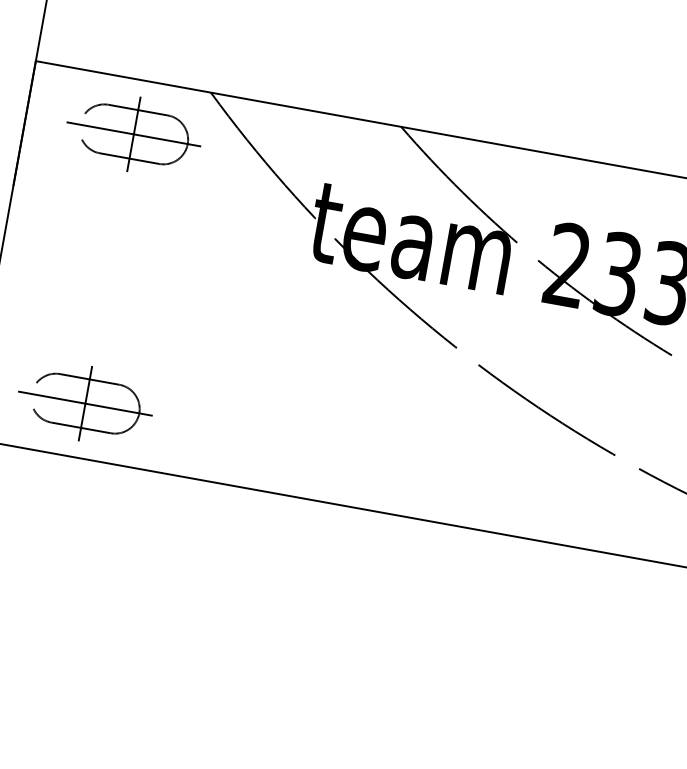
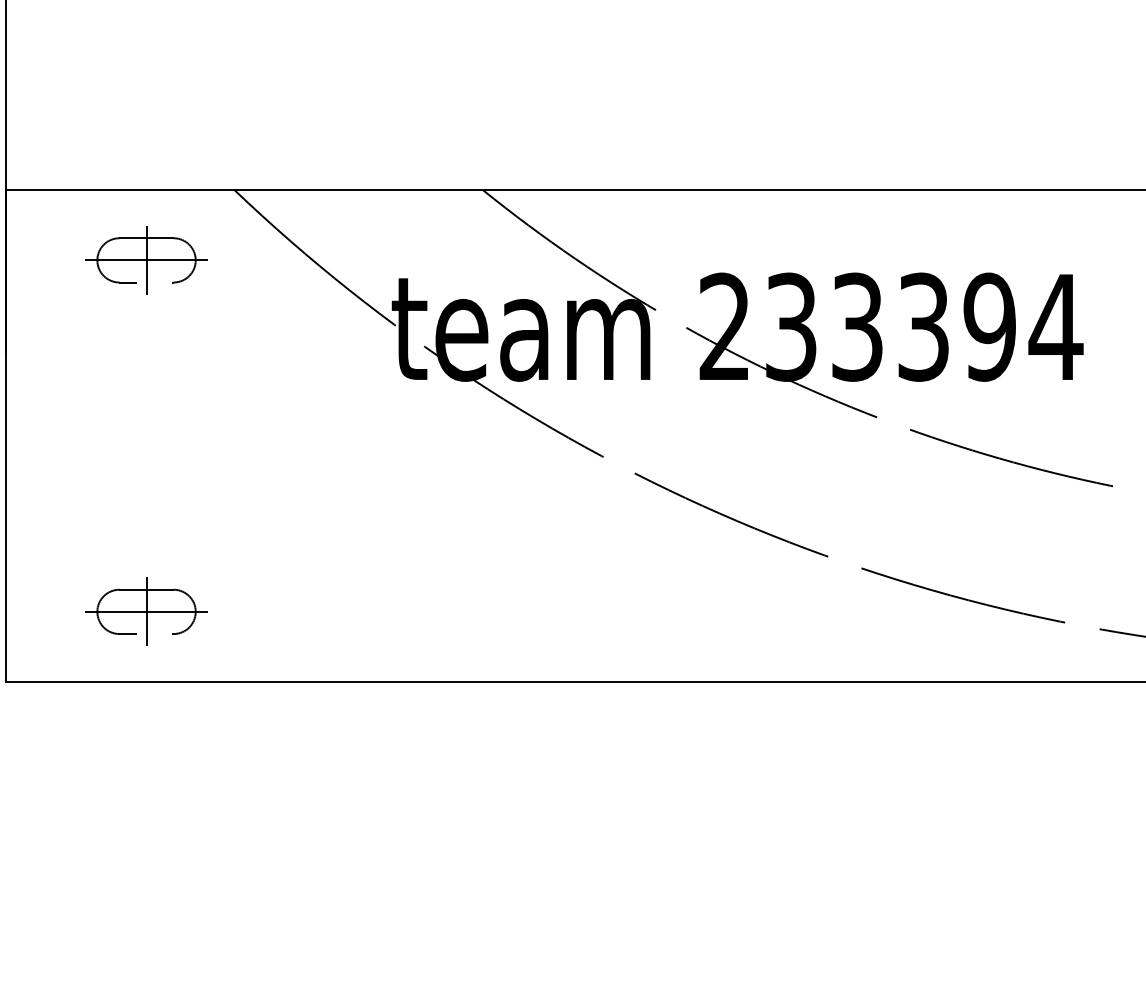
part: (133, 134) -> (146, 260), size x0.7
part: (85, 403) -> (146, 611), size x0.7

